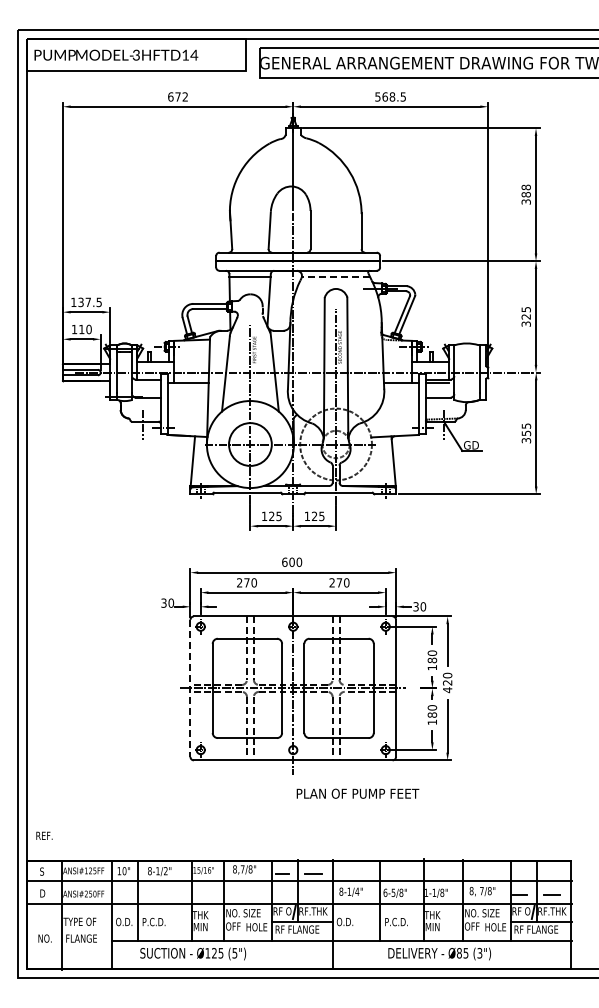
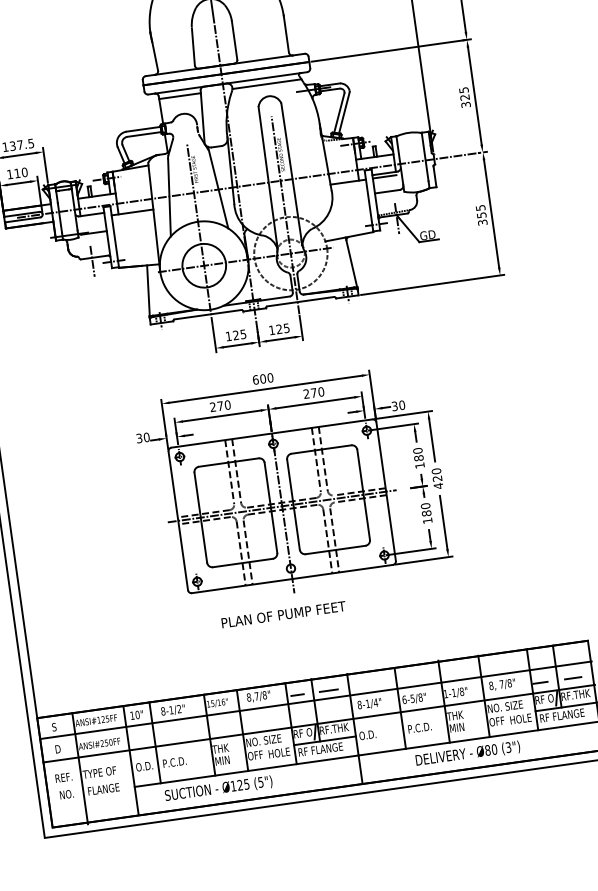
line: (335, 276) -> (266, 83), dashed -> solid
line: (190, 688) -> (178, 520), dashed -> solid
text: (357, 793) -> (283, 614), moved
text: (44, 835) -> (63, 777), moved
text: (465, 953) -> (494, 749), Ø85 -> Ø80

